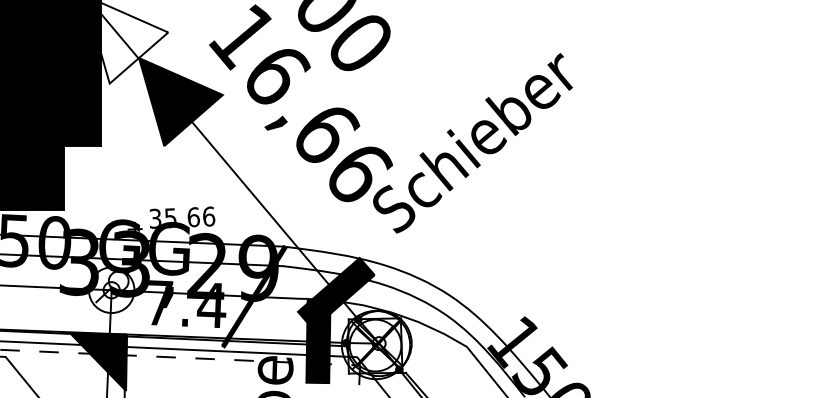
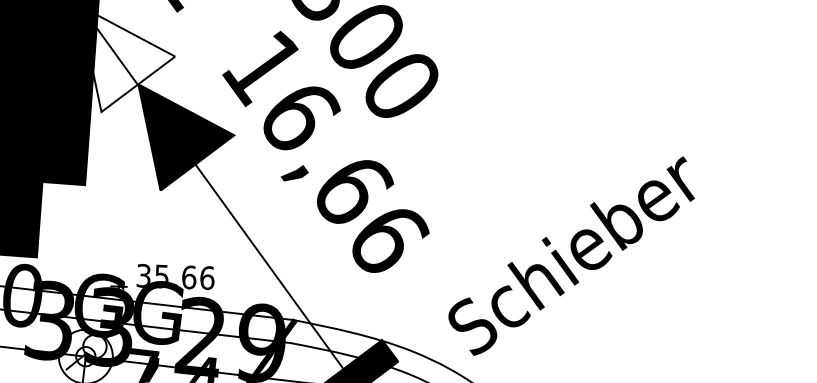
text: (472, 143) -> (571, 255), moved

